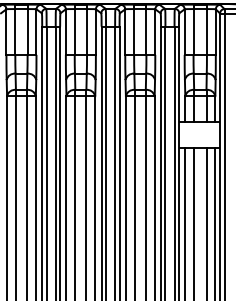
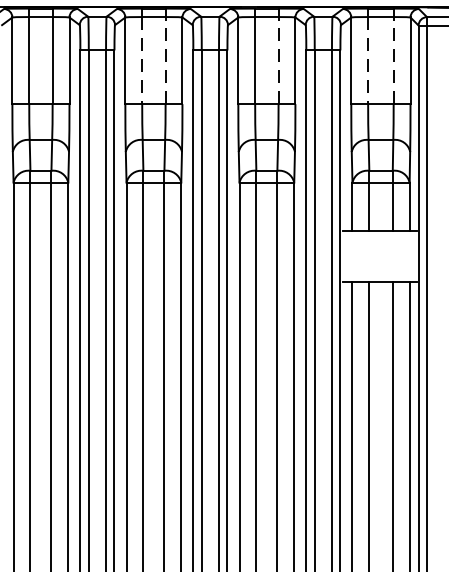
line: (74, 31) -> (141, 59), solid -> dashed
line: (87, 31) -> (166, 59), solid -> dashed
line: (146, 31) -> (278, 59), solid -> dashed
line: (193, 31) -> (368, 59), solid -> dashed
line: (206, 31) -> (392, 59), solid -> dashed

